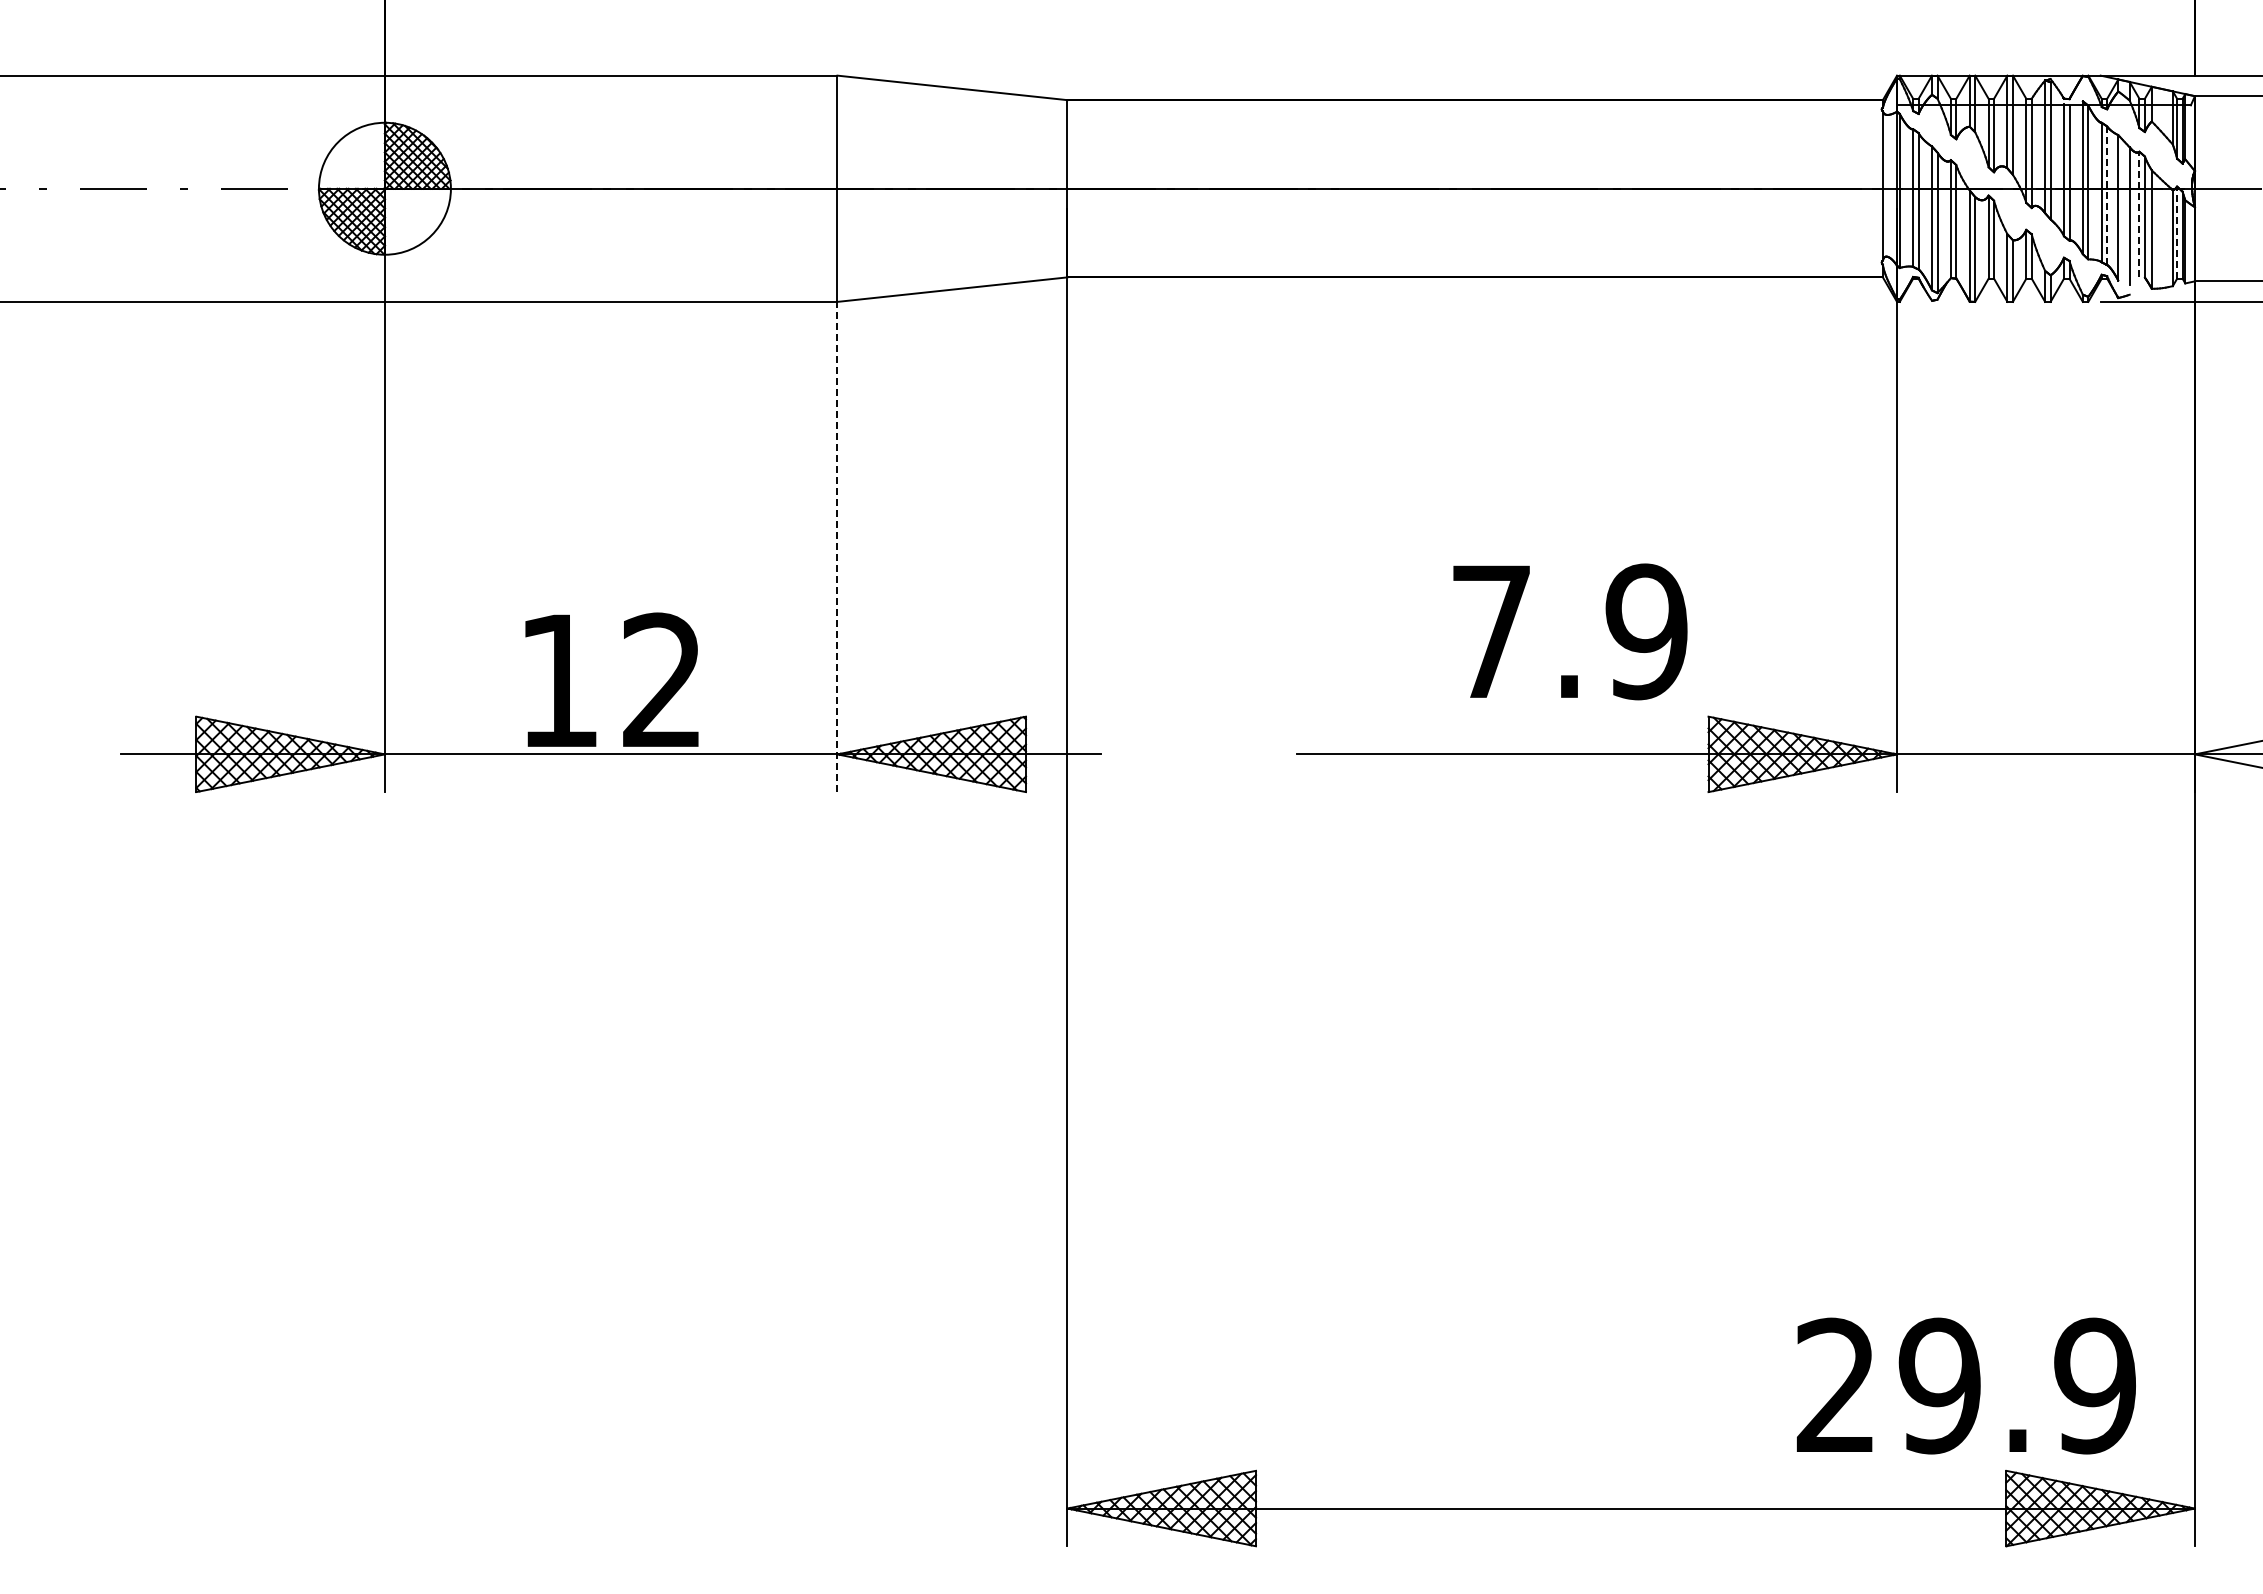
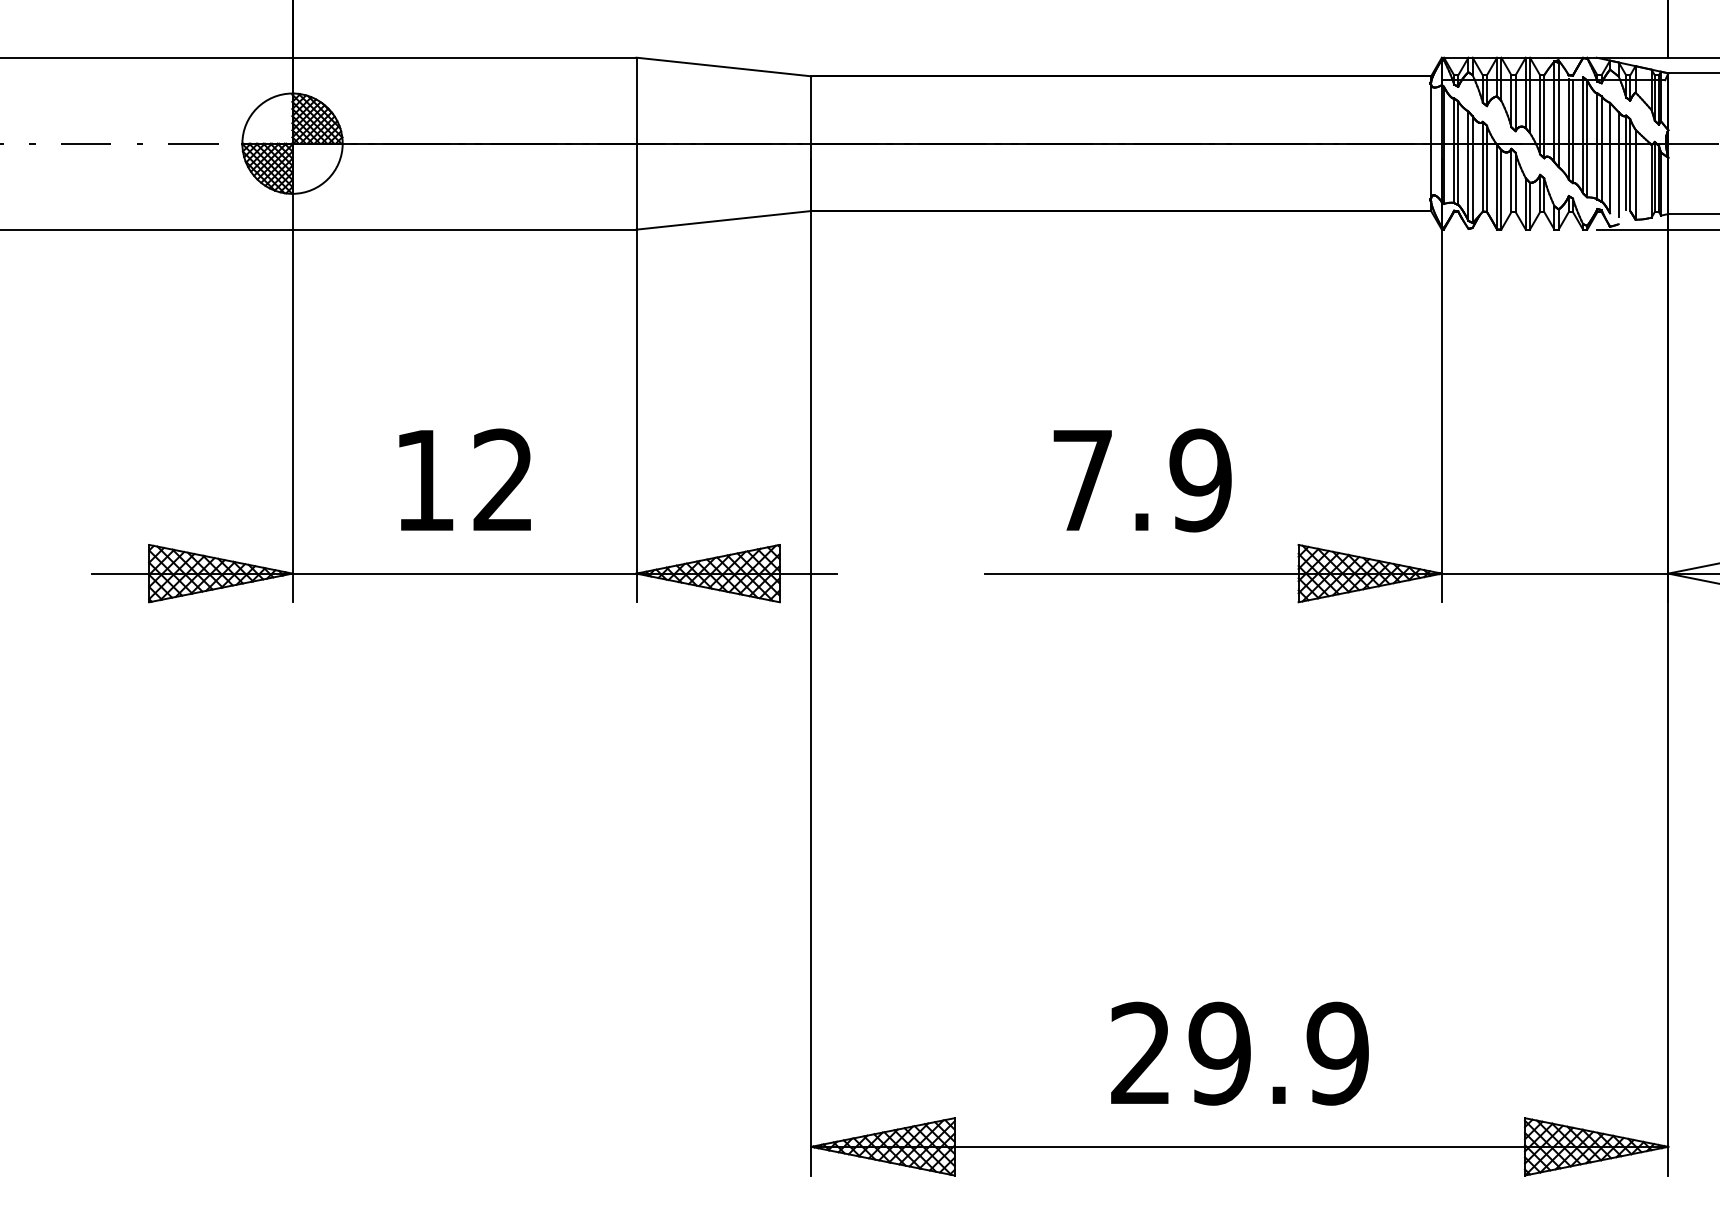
line: (2107, 195) -> (1601, 148), dashed -> solid
line: (2139, 213) -> (1626, 162), dashed -> solid
line: (2177, 232) -> (1655, 176), dashed -> solid
line: (837, 546) -> (636, 415), dashed -> solid
text: (1570, 631) -> (1142, 480), moved
text: (611, 679) -> (464, 479), moved
text: (1966, 1385) -> (1240, 1053), moved

